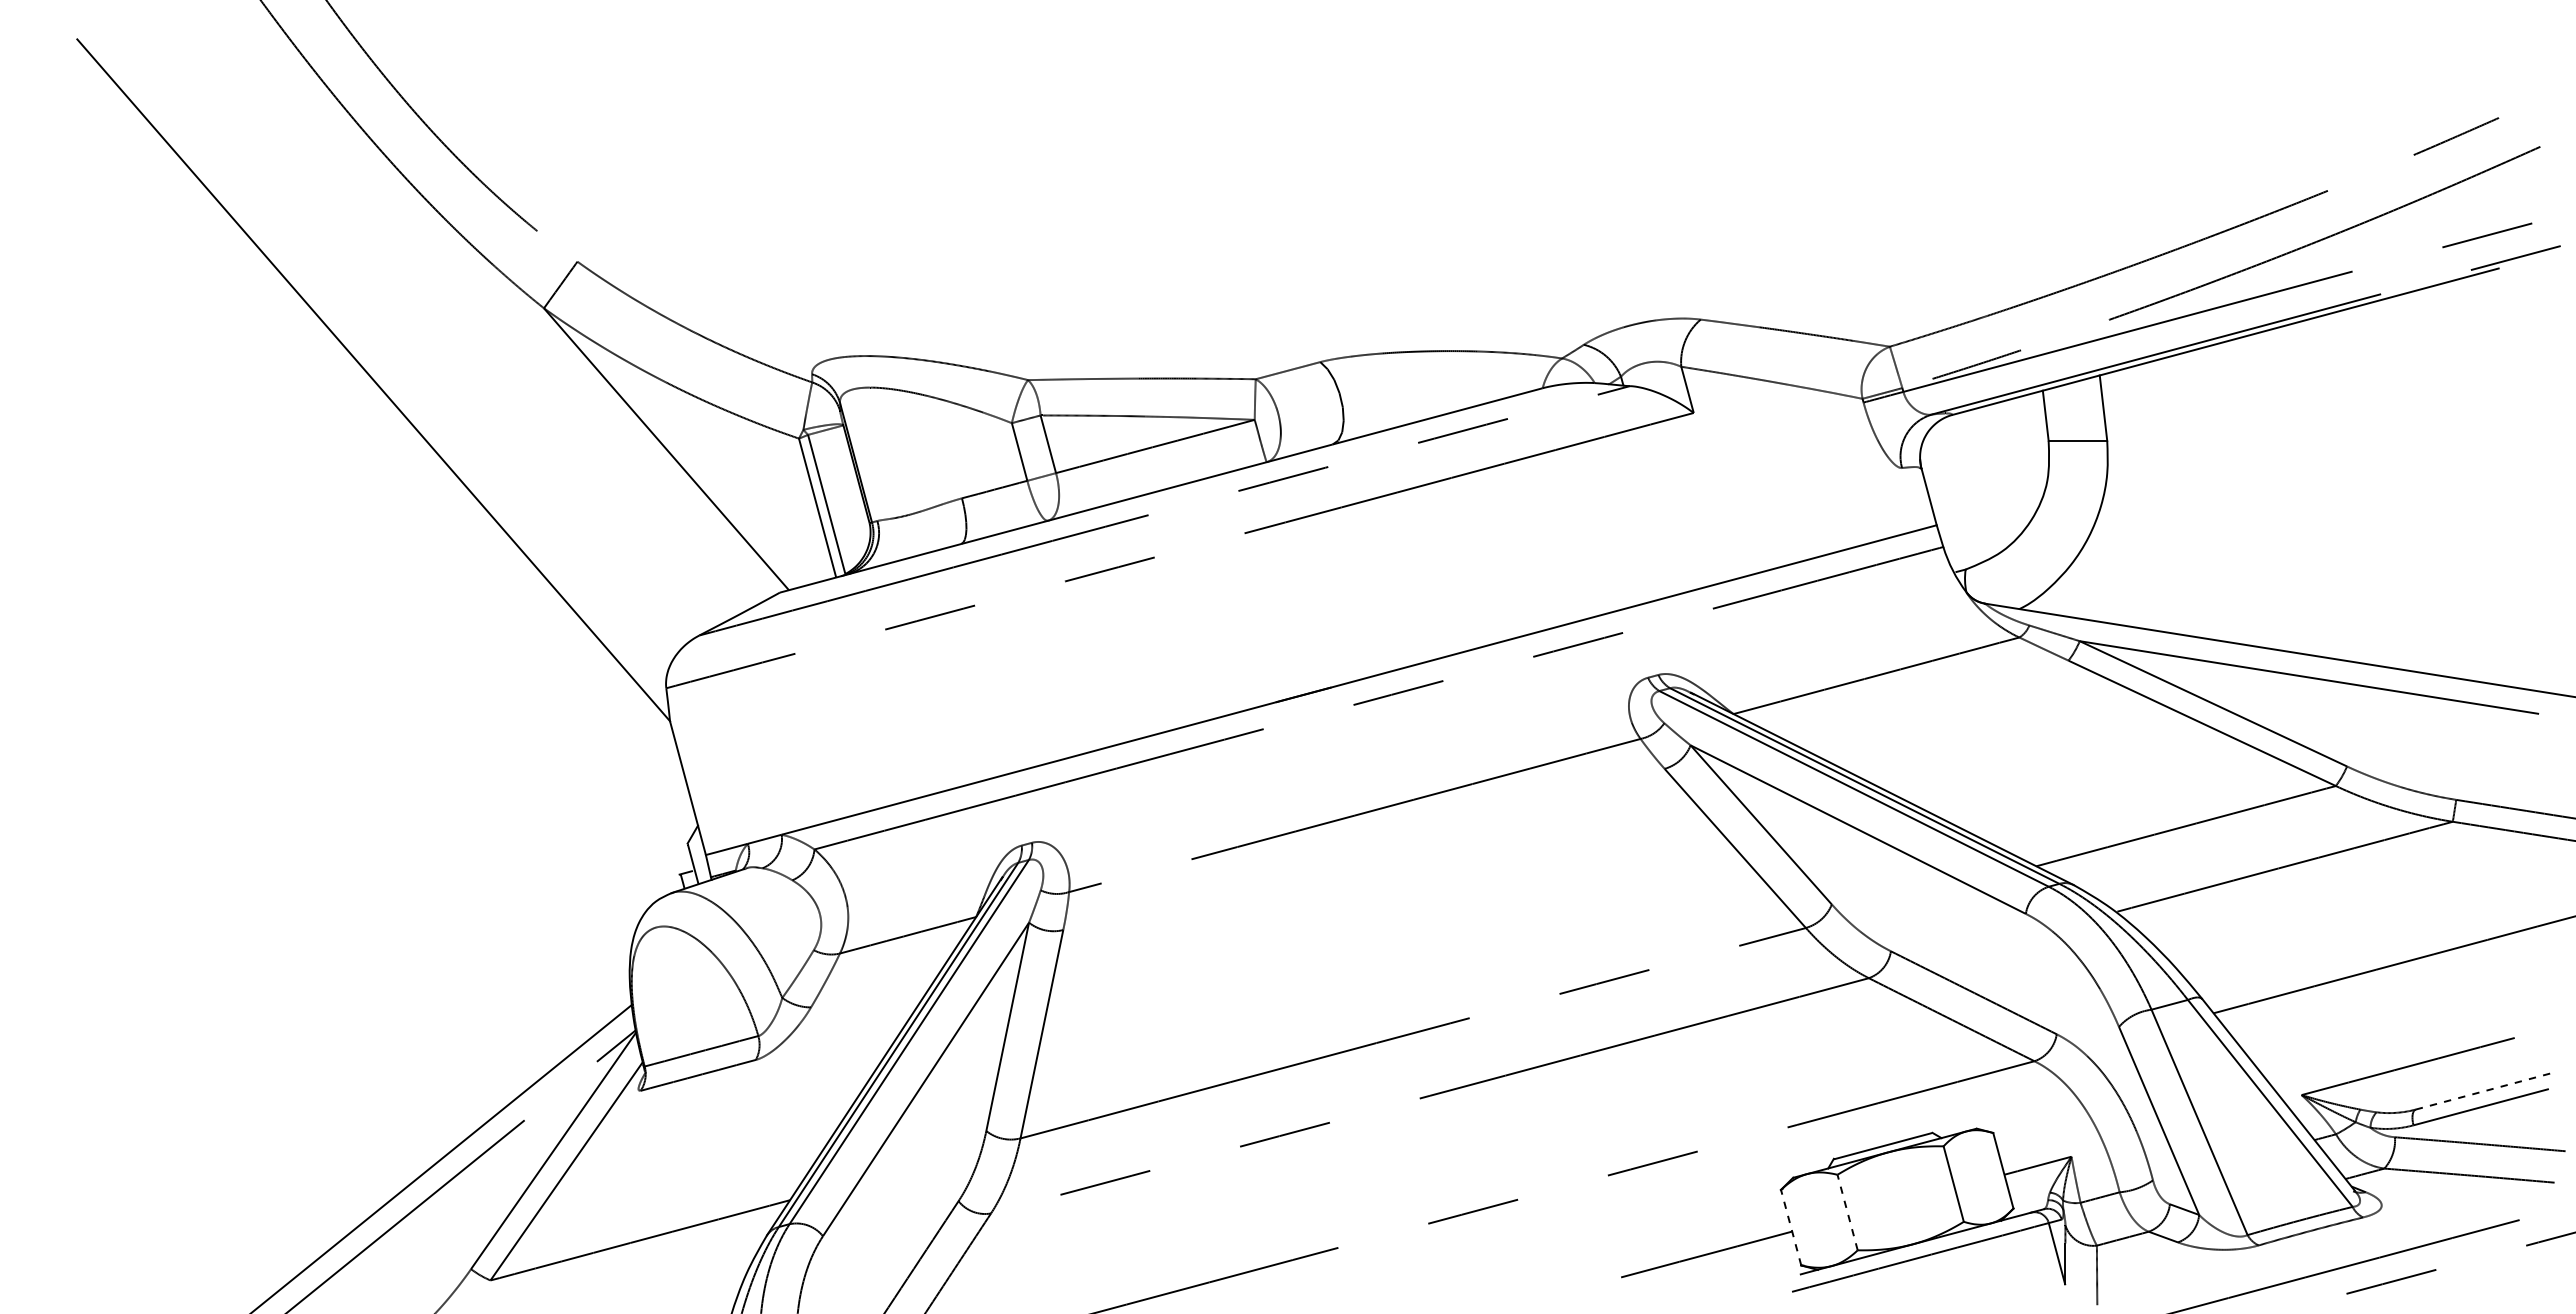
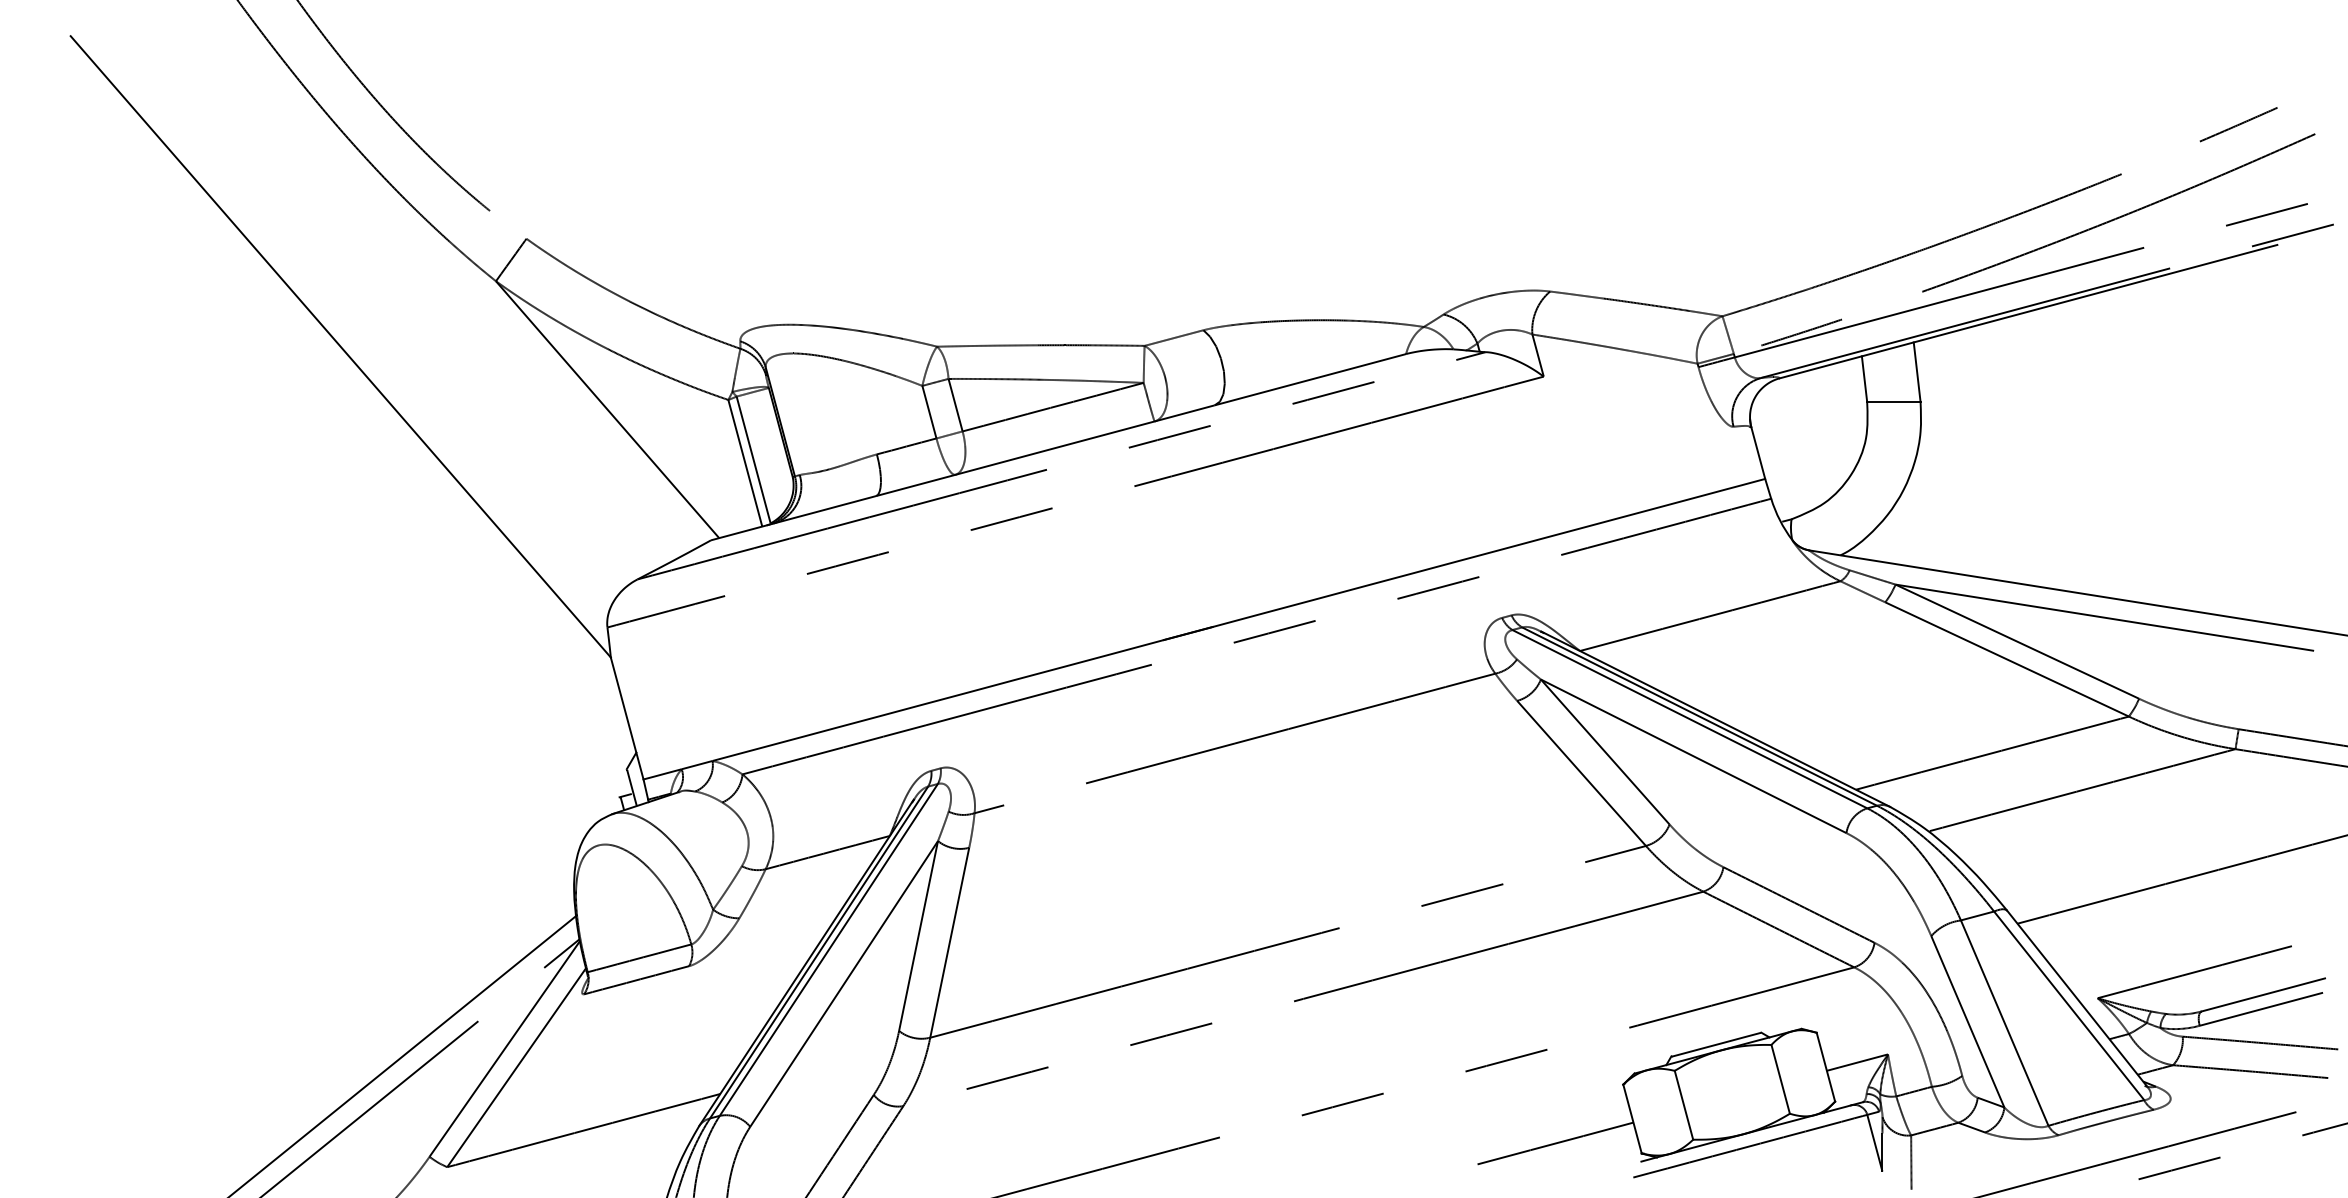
line: (2483, 1091) -> (2263, 994), dashed -> solid
line: (1847, 1212) -> (1683, 1105), dashed -> solid
line: (1791, 1227) -> (1632, 1118), dashed -> solid

